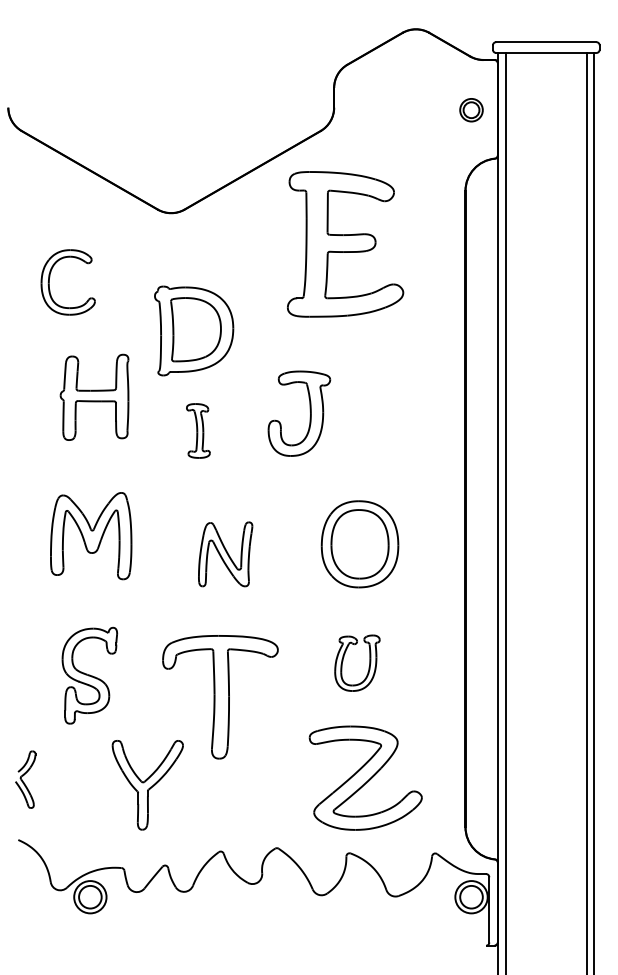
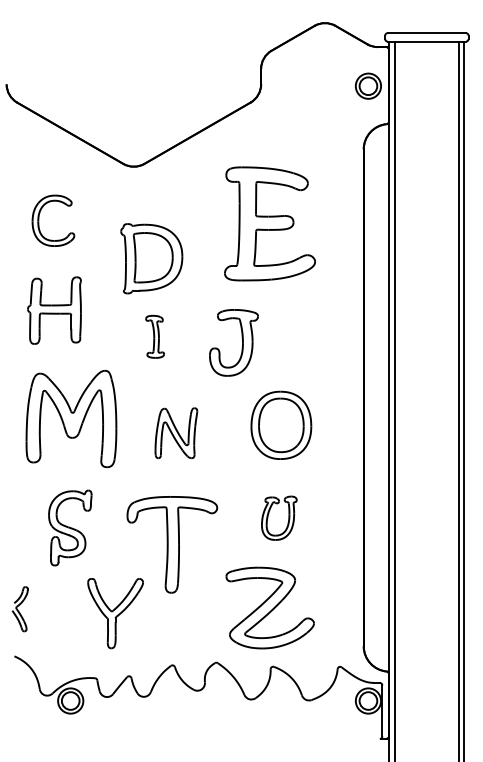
part: (471, 110) -> (368, 86), size x1.43
part: (345, 244) -> (270, 223), moved
part: (94, 396) -> (54, 309), moved
part: (309, 410) -> (241, 340), moved
part: (90, 535) -> (70, 418), size x1.43
part: (365, 777) -> (270, 607), moved

